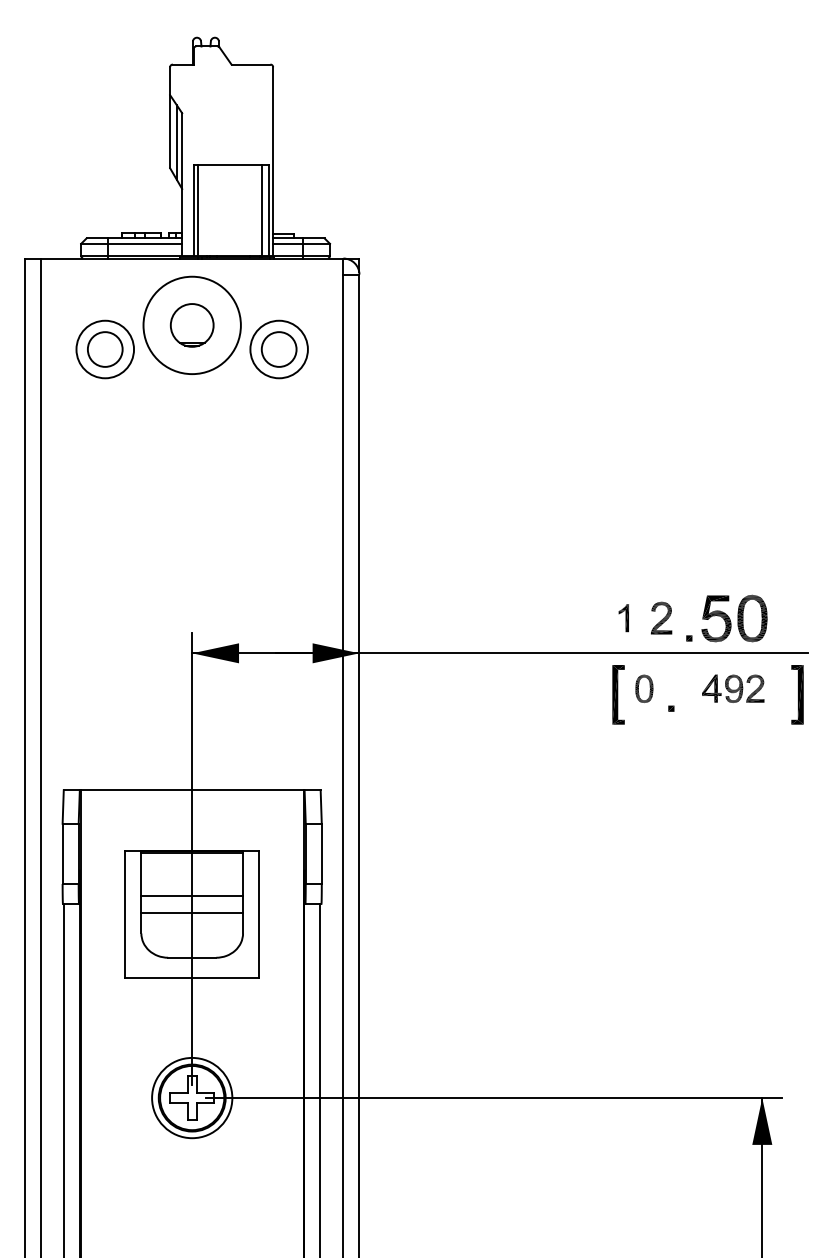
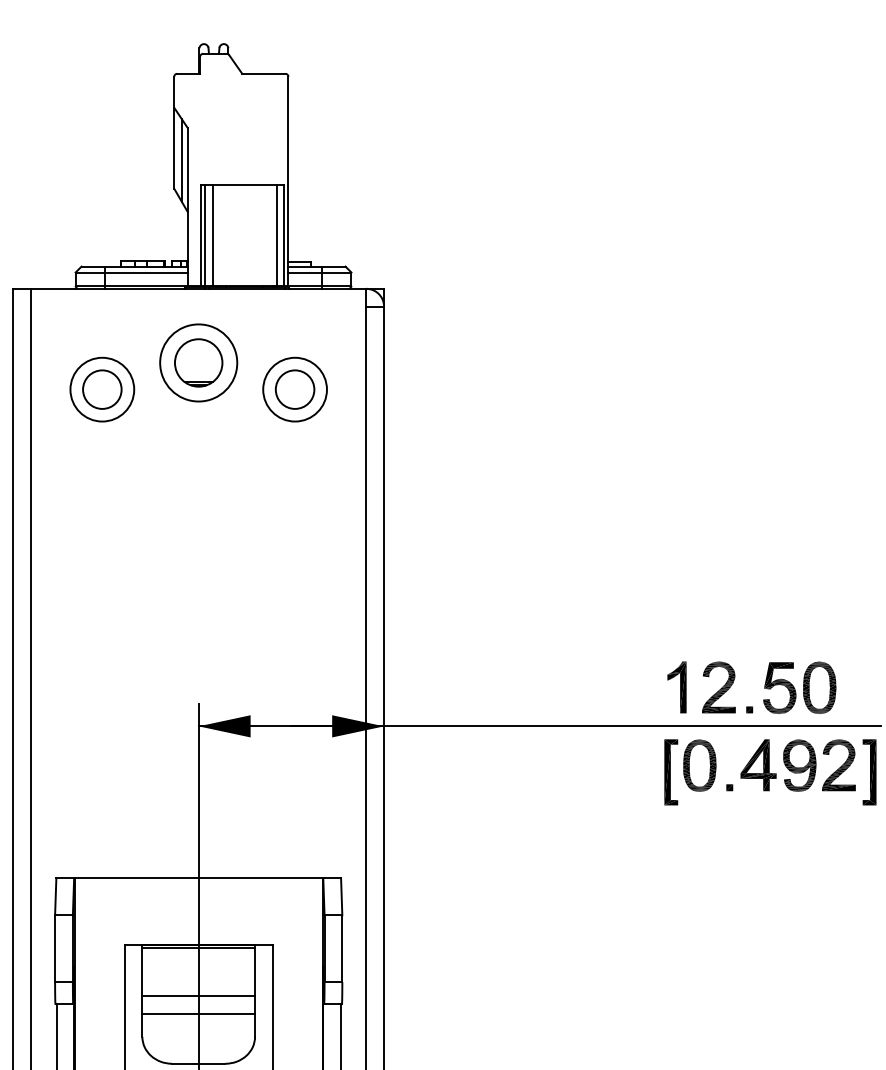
line: (204, 209) -> (212, 234), added
circle: (192, 325) -> (199, 363), size x0.71
part: (623, 617) -> (676, 686), size x1.67
part: (661, 617) -> (718, 686), size x1.43
part: (644, 688) -> (699, 765), size x1.67
part: (733, 688) -> (798, 765), size x1.67

